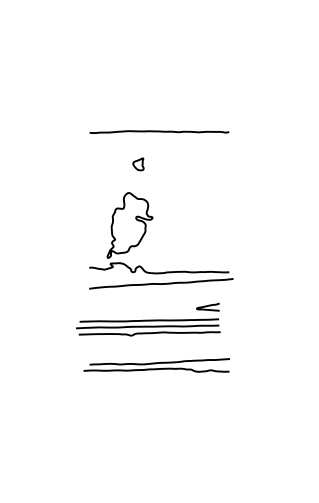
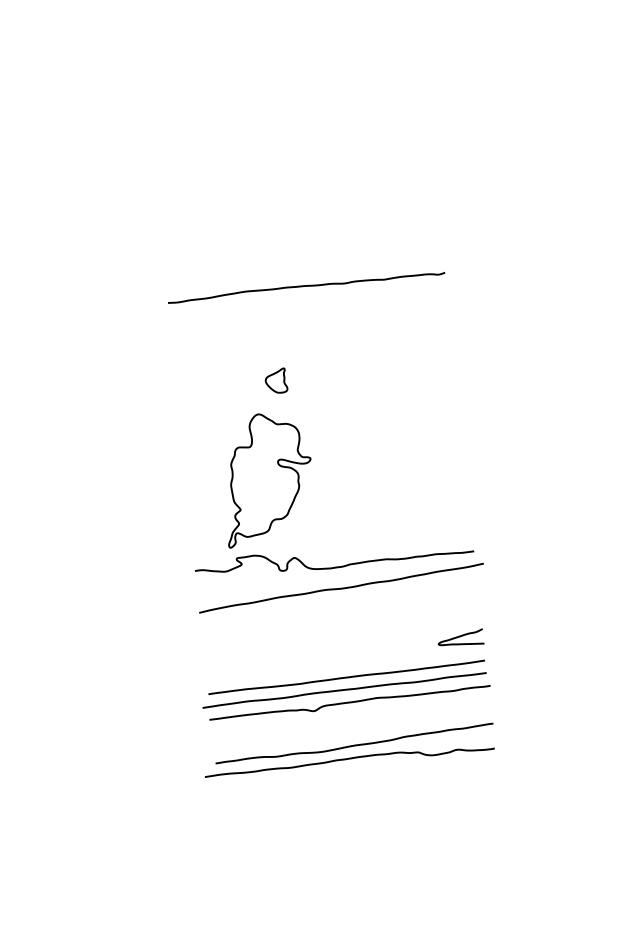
part: (138, 164) -> (276, 381), moved
part: (148, 319) -> (344, 675), moved

